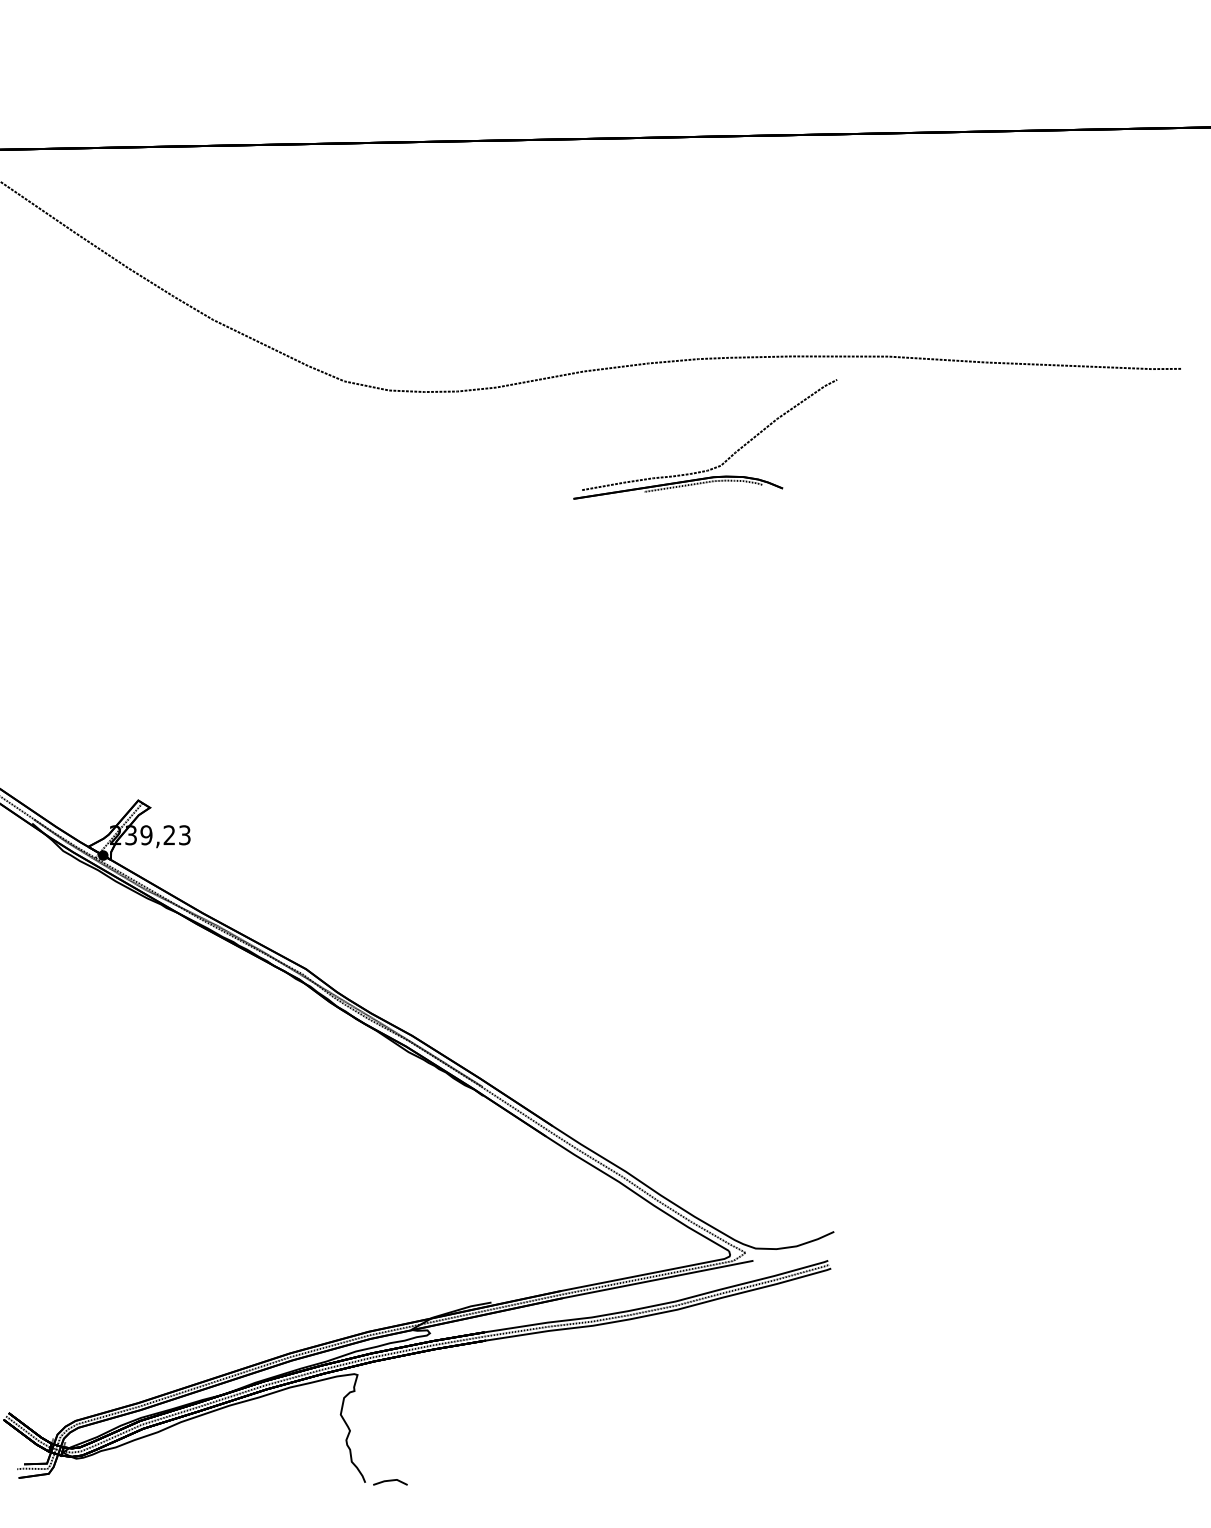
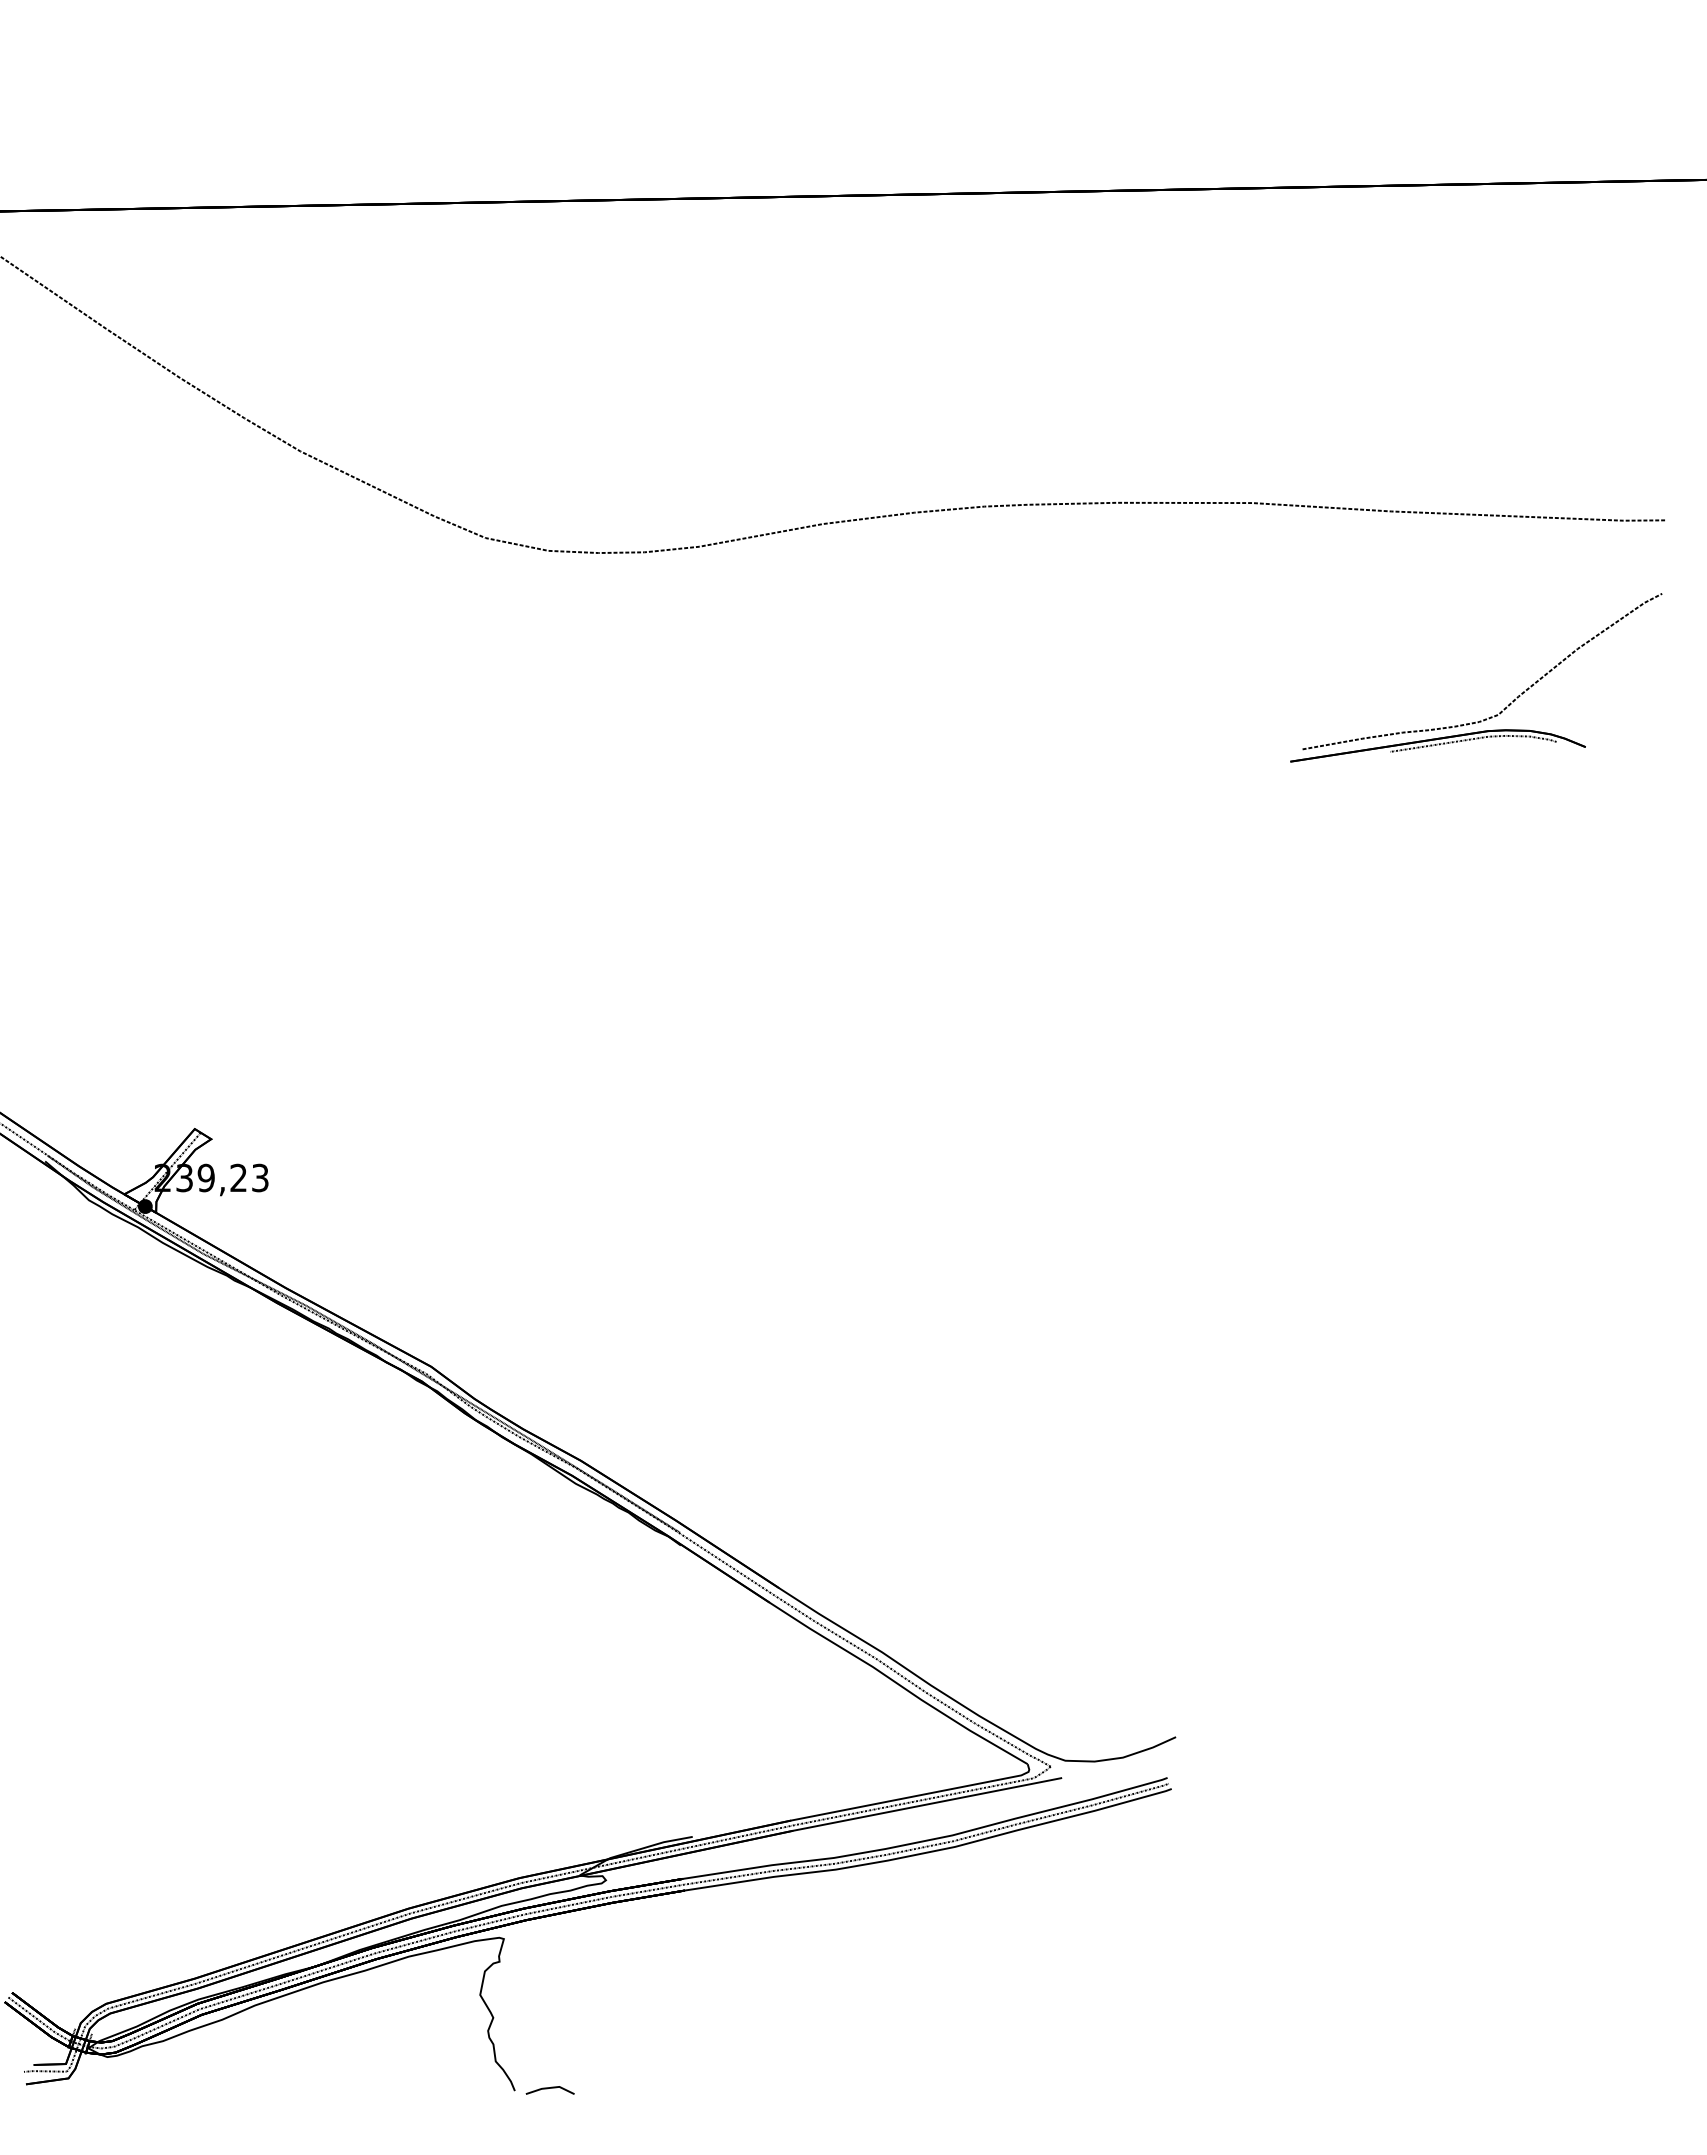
part: (724, 461) -> (1503, 708), moved

